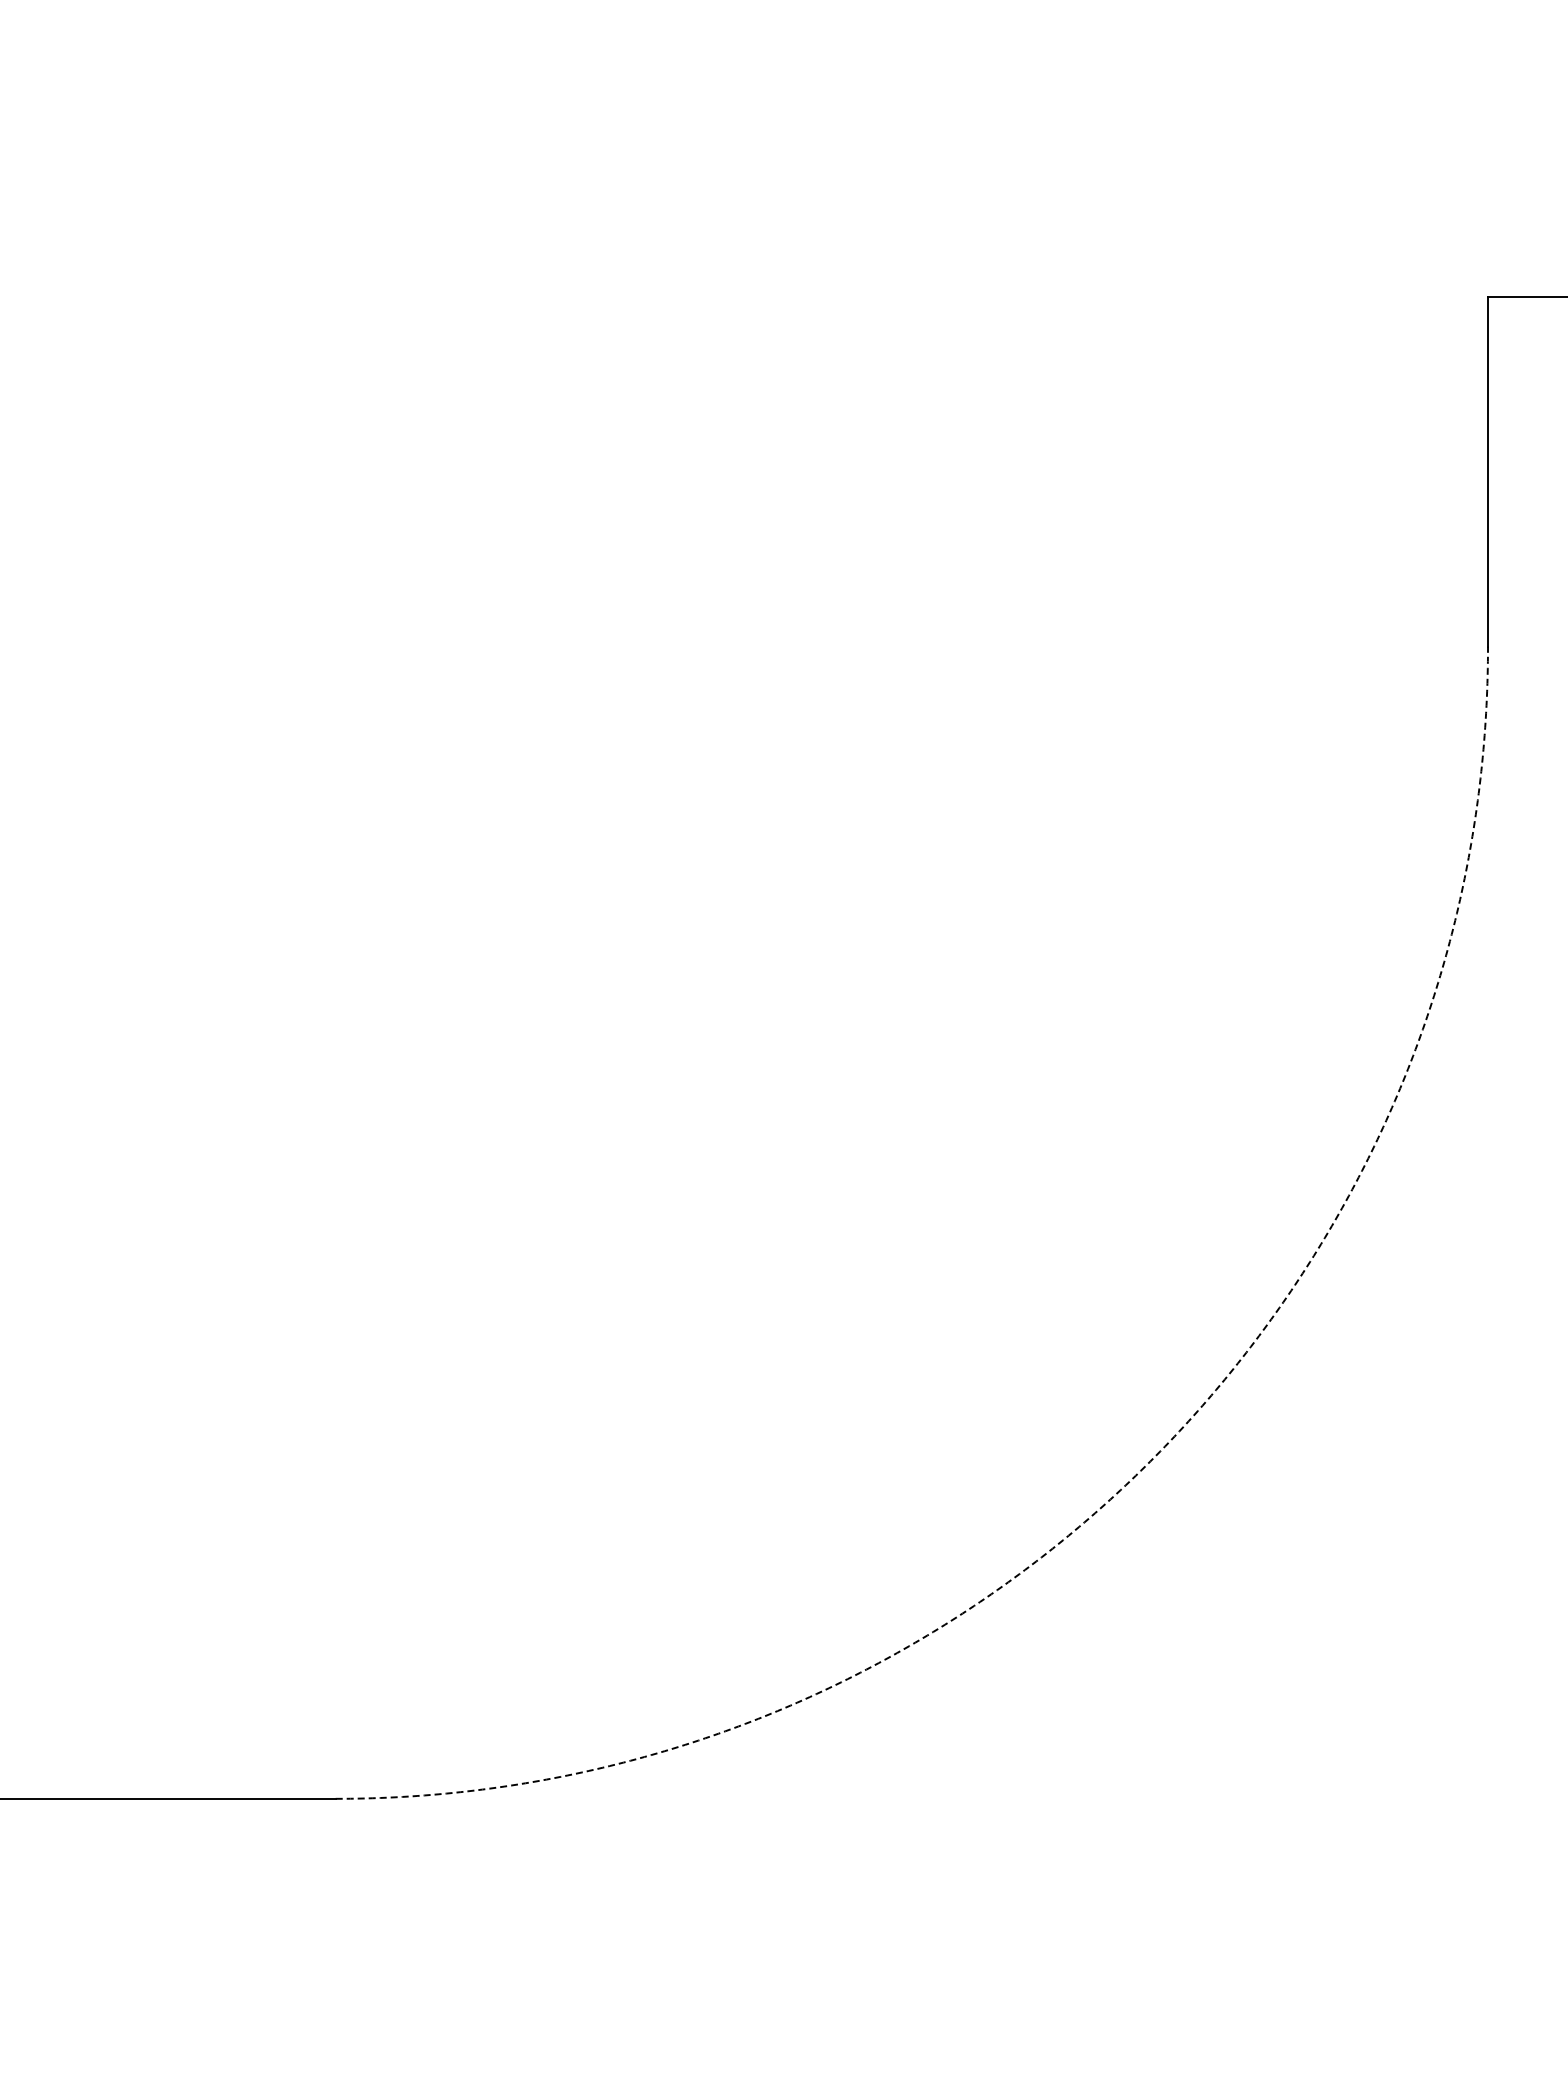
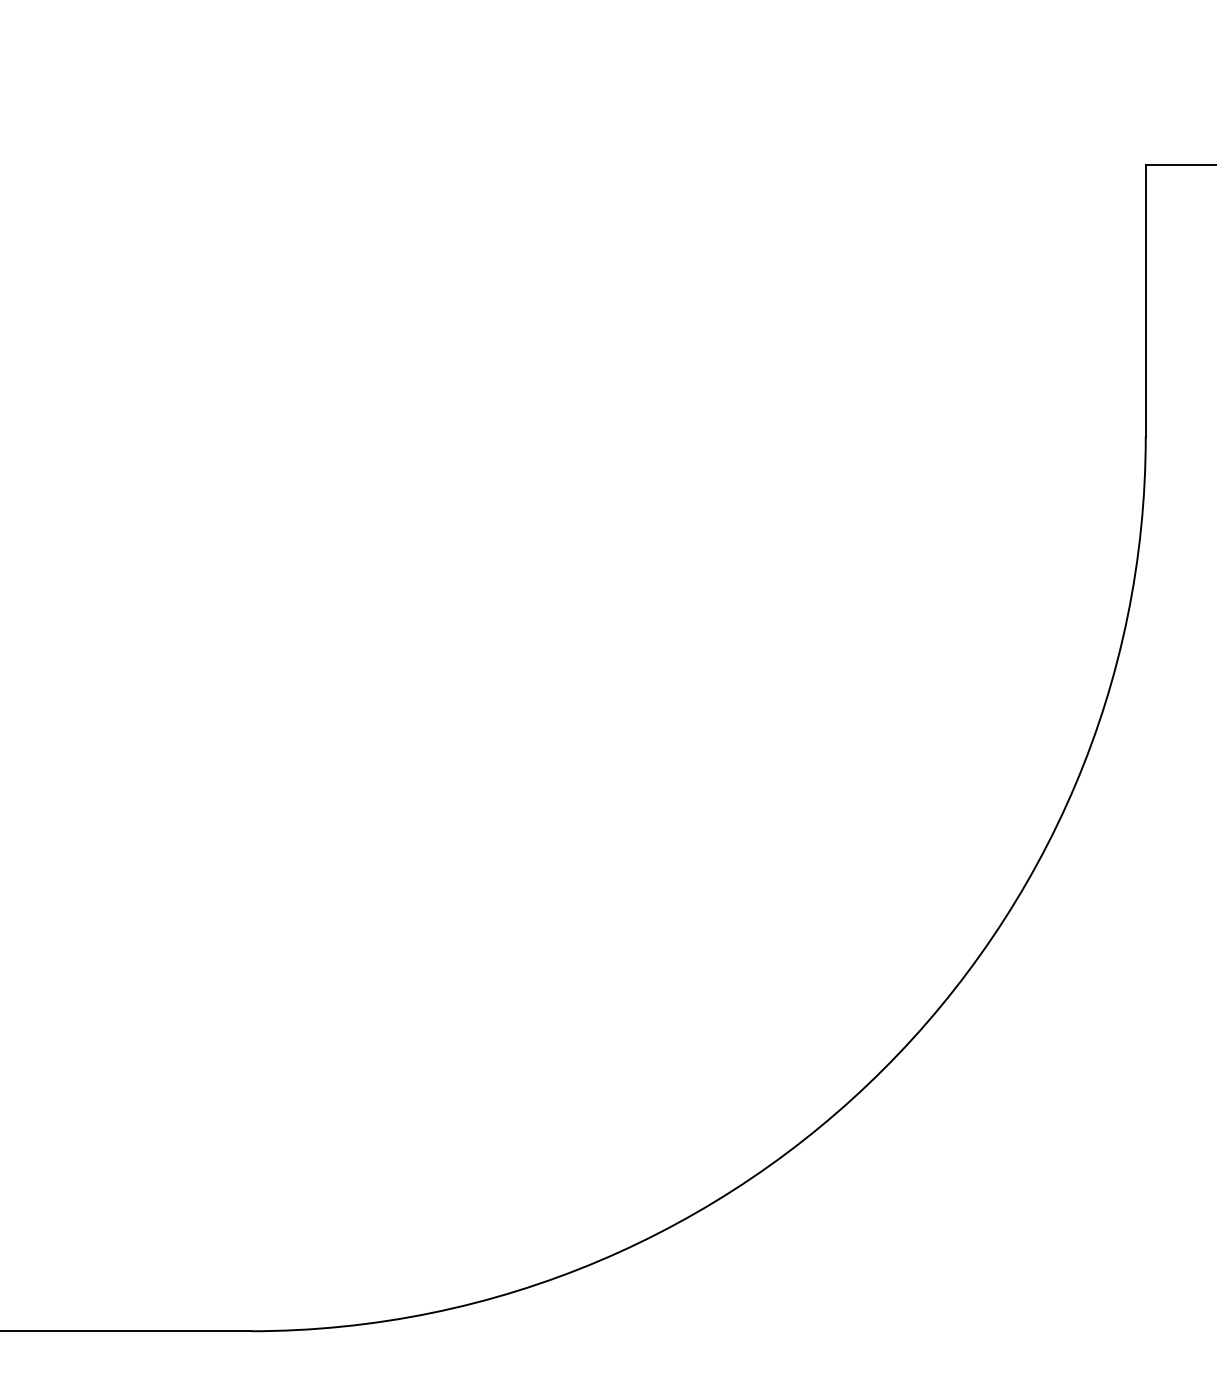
arc: (1150, 1461) -> (883, 1069), dashed -> solid

